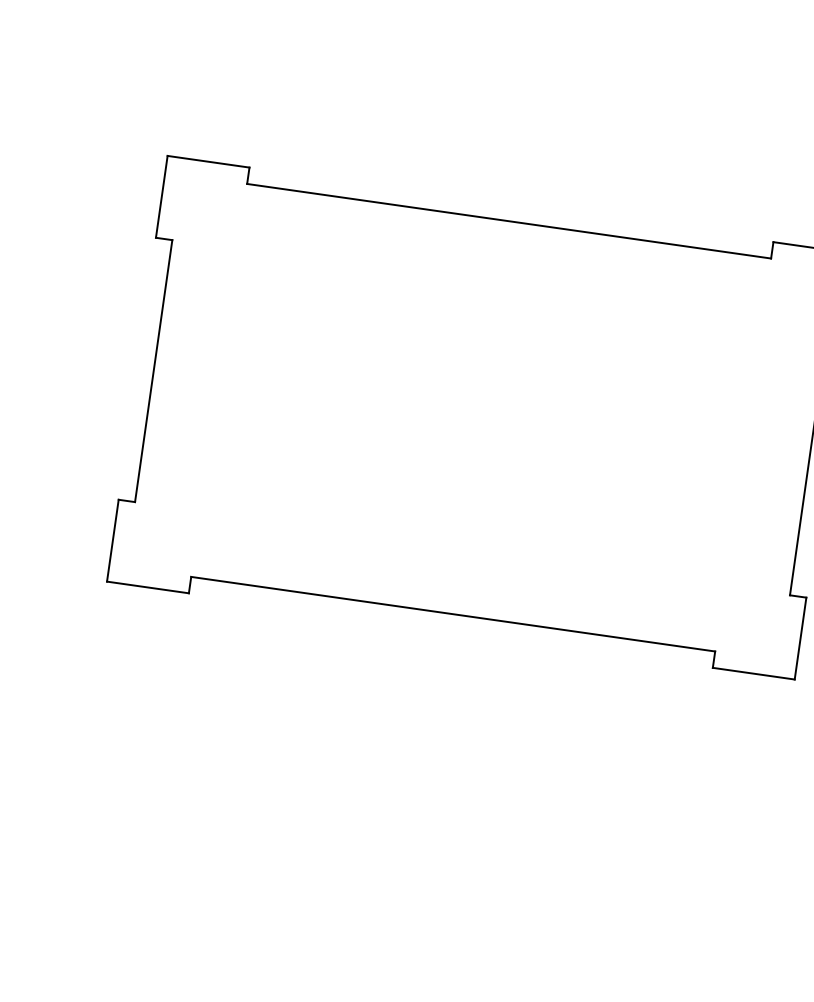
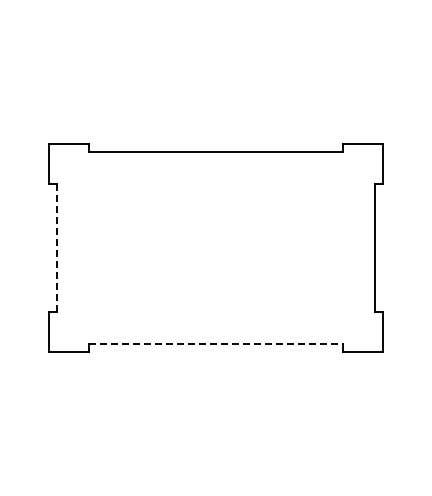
line: (153, 372) -> (56, 248), solid -> dashed
line: (454, 614) -> (216, 343), solid -> dashed

